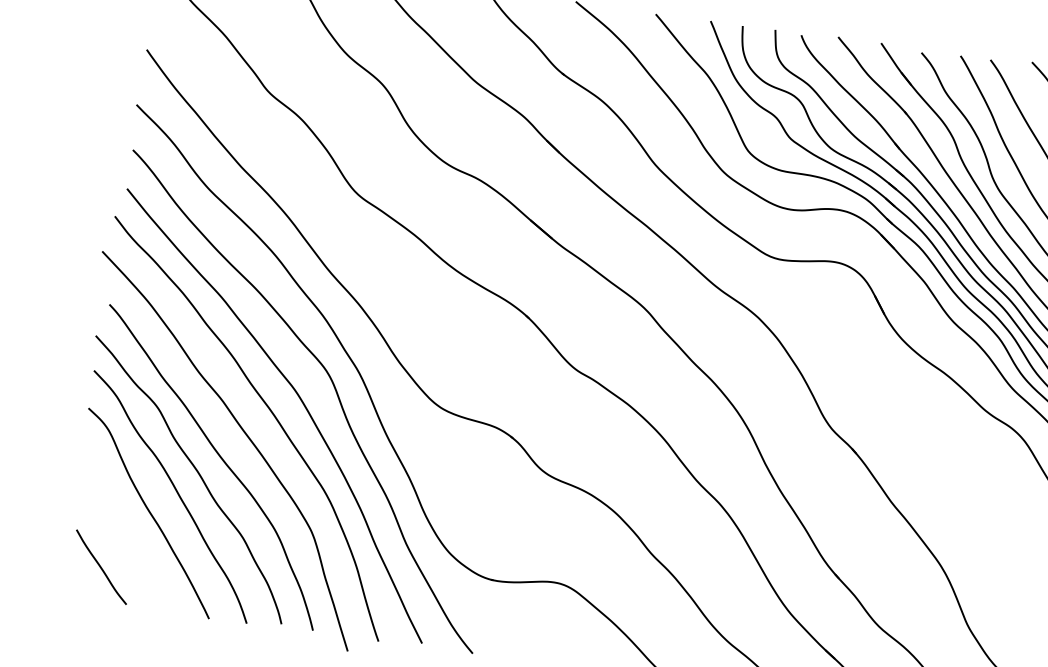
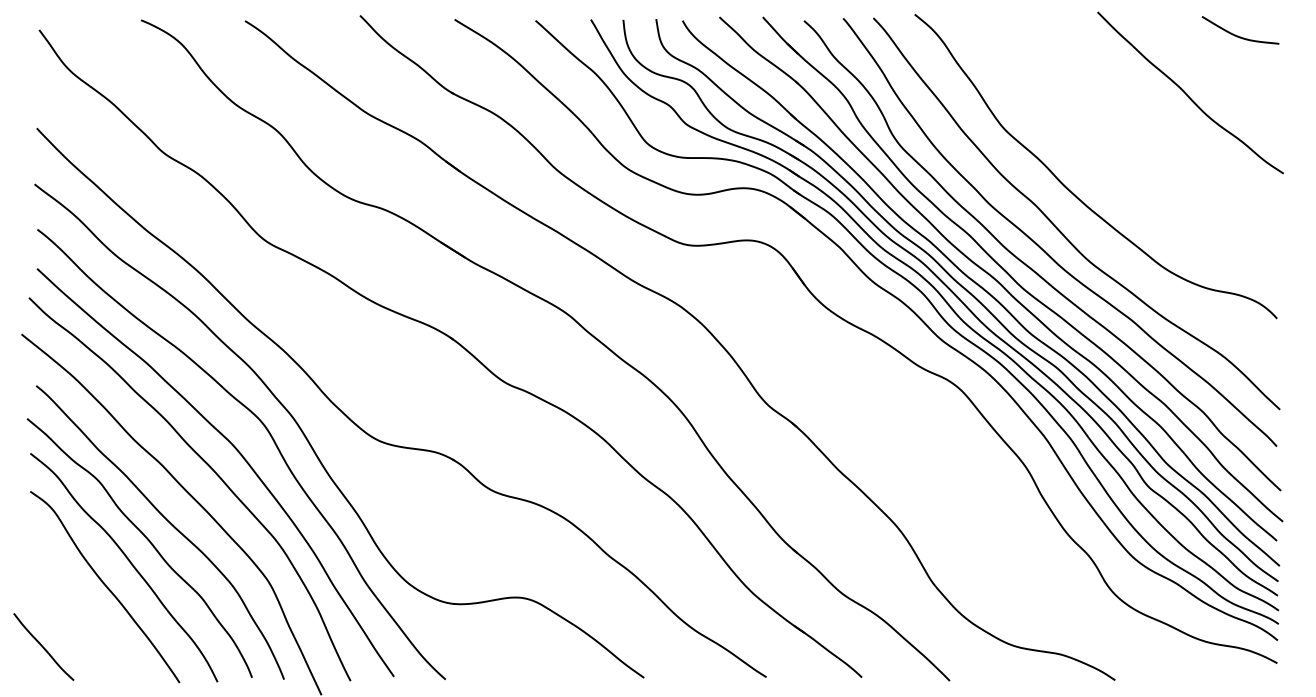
curve: (101, 566) -> (43, 646), moved

